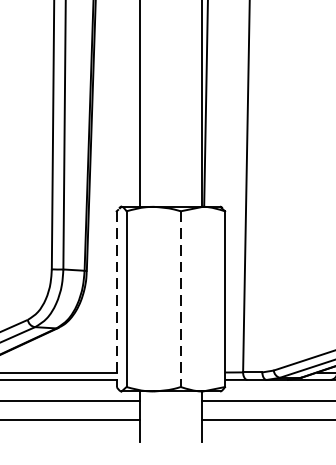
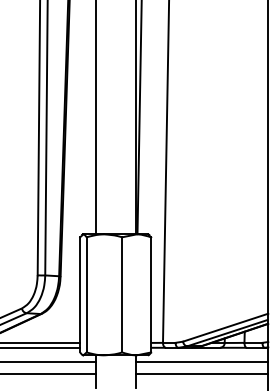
line: (117, 298) -> (80, 294), dashed -> solid
line: (181, 298) -> (122, 294), dashed -> solid

